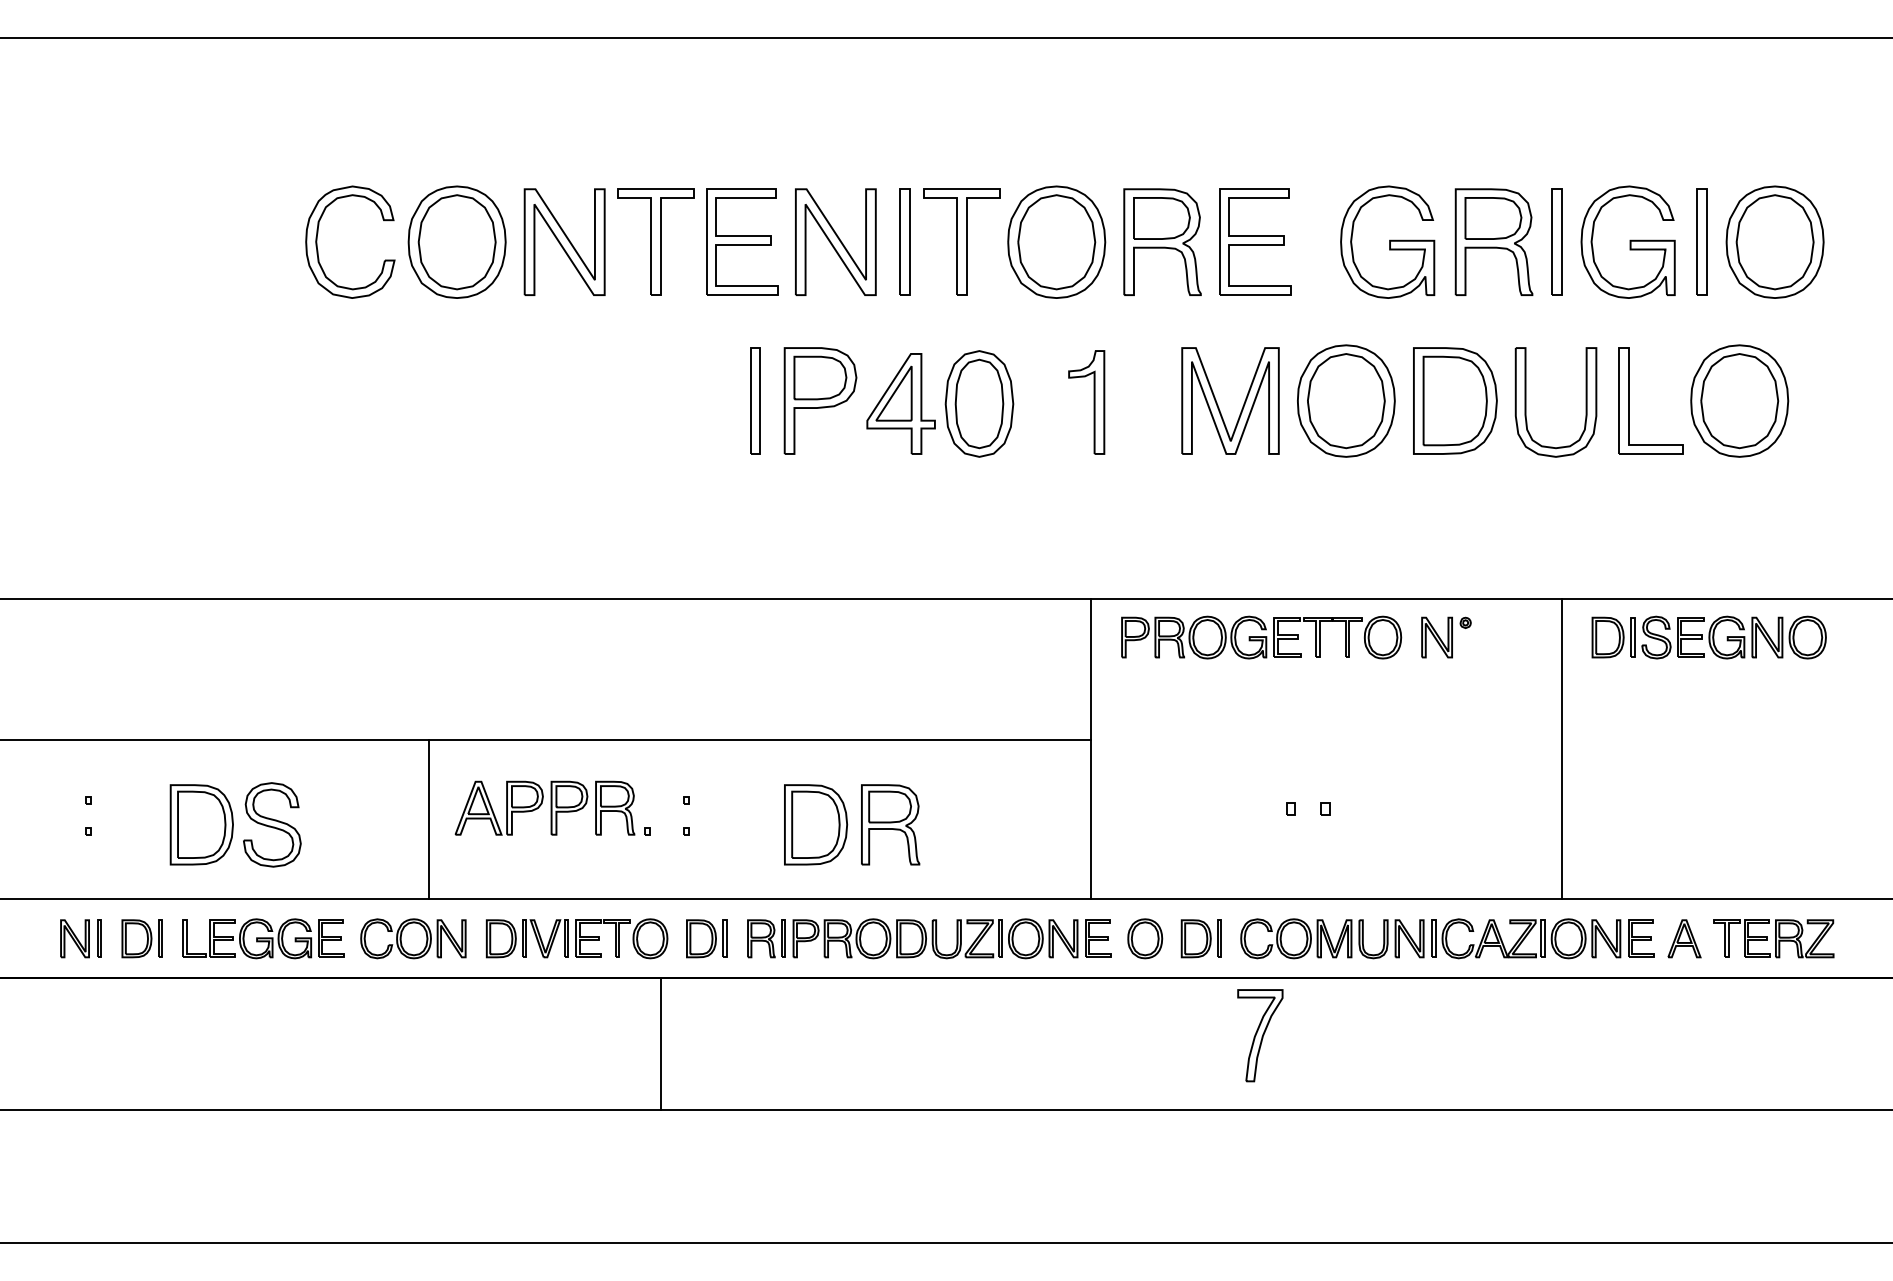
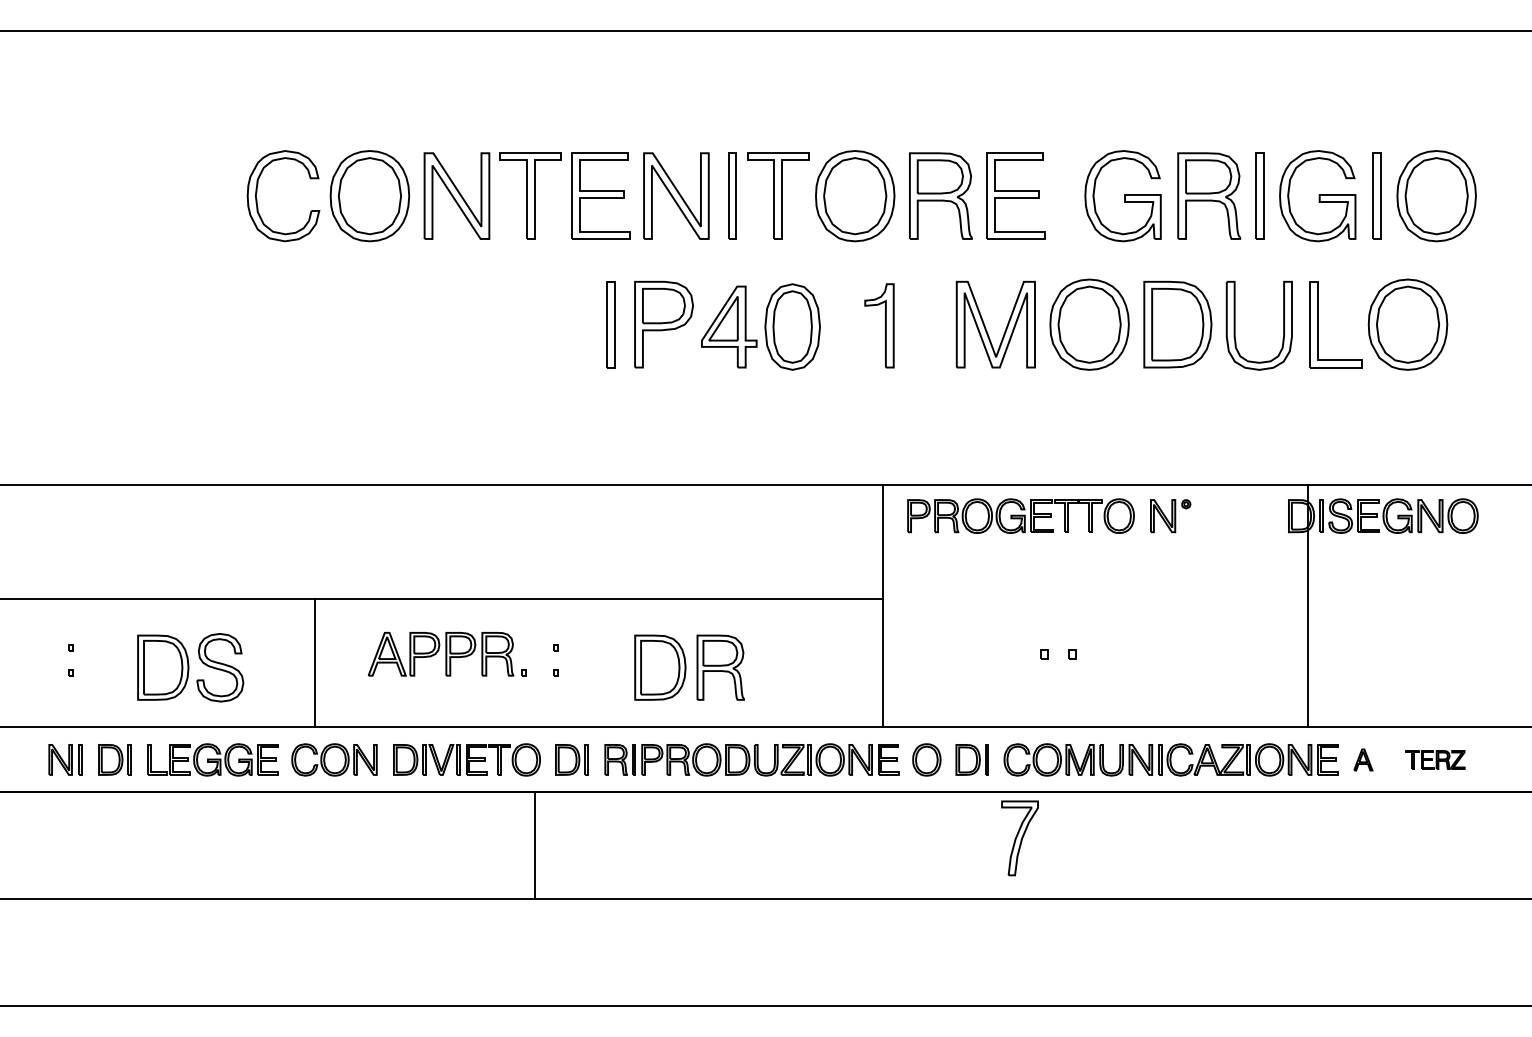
line: (1561, 748) -> (1307, 605), moved
line: (429, 818) -> (315, 662), moved
part: (1684, 938) -> (1363, 759), size x0.7
part: (1773, 938) -> (1435, 759), size x0.6

